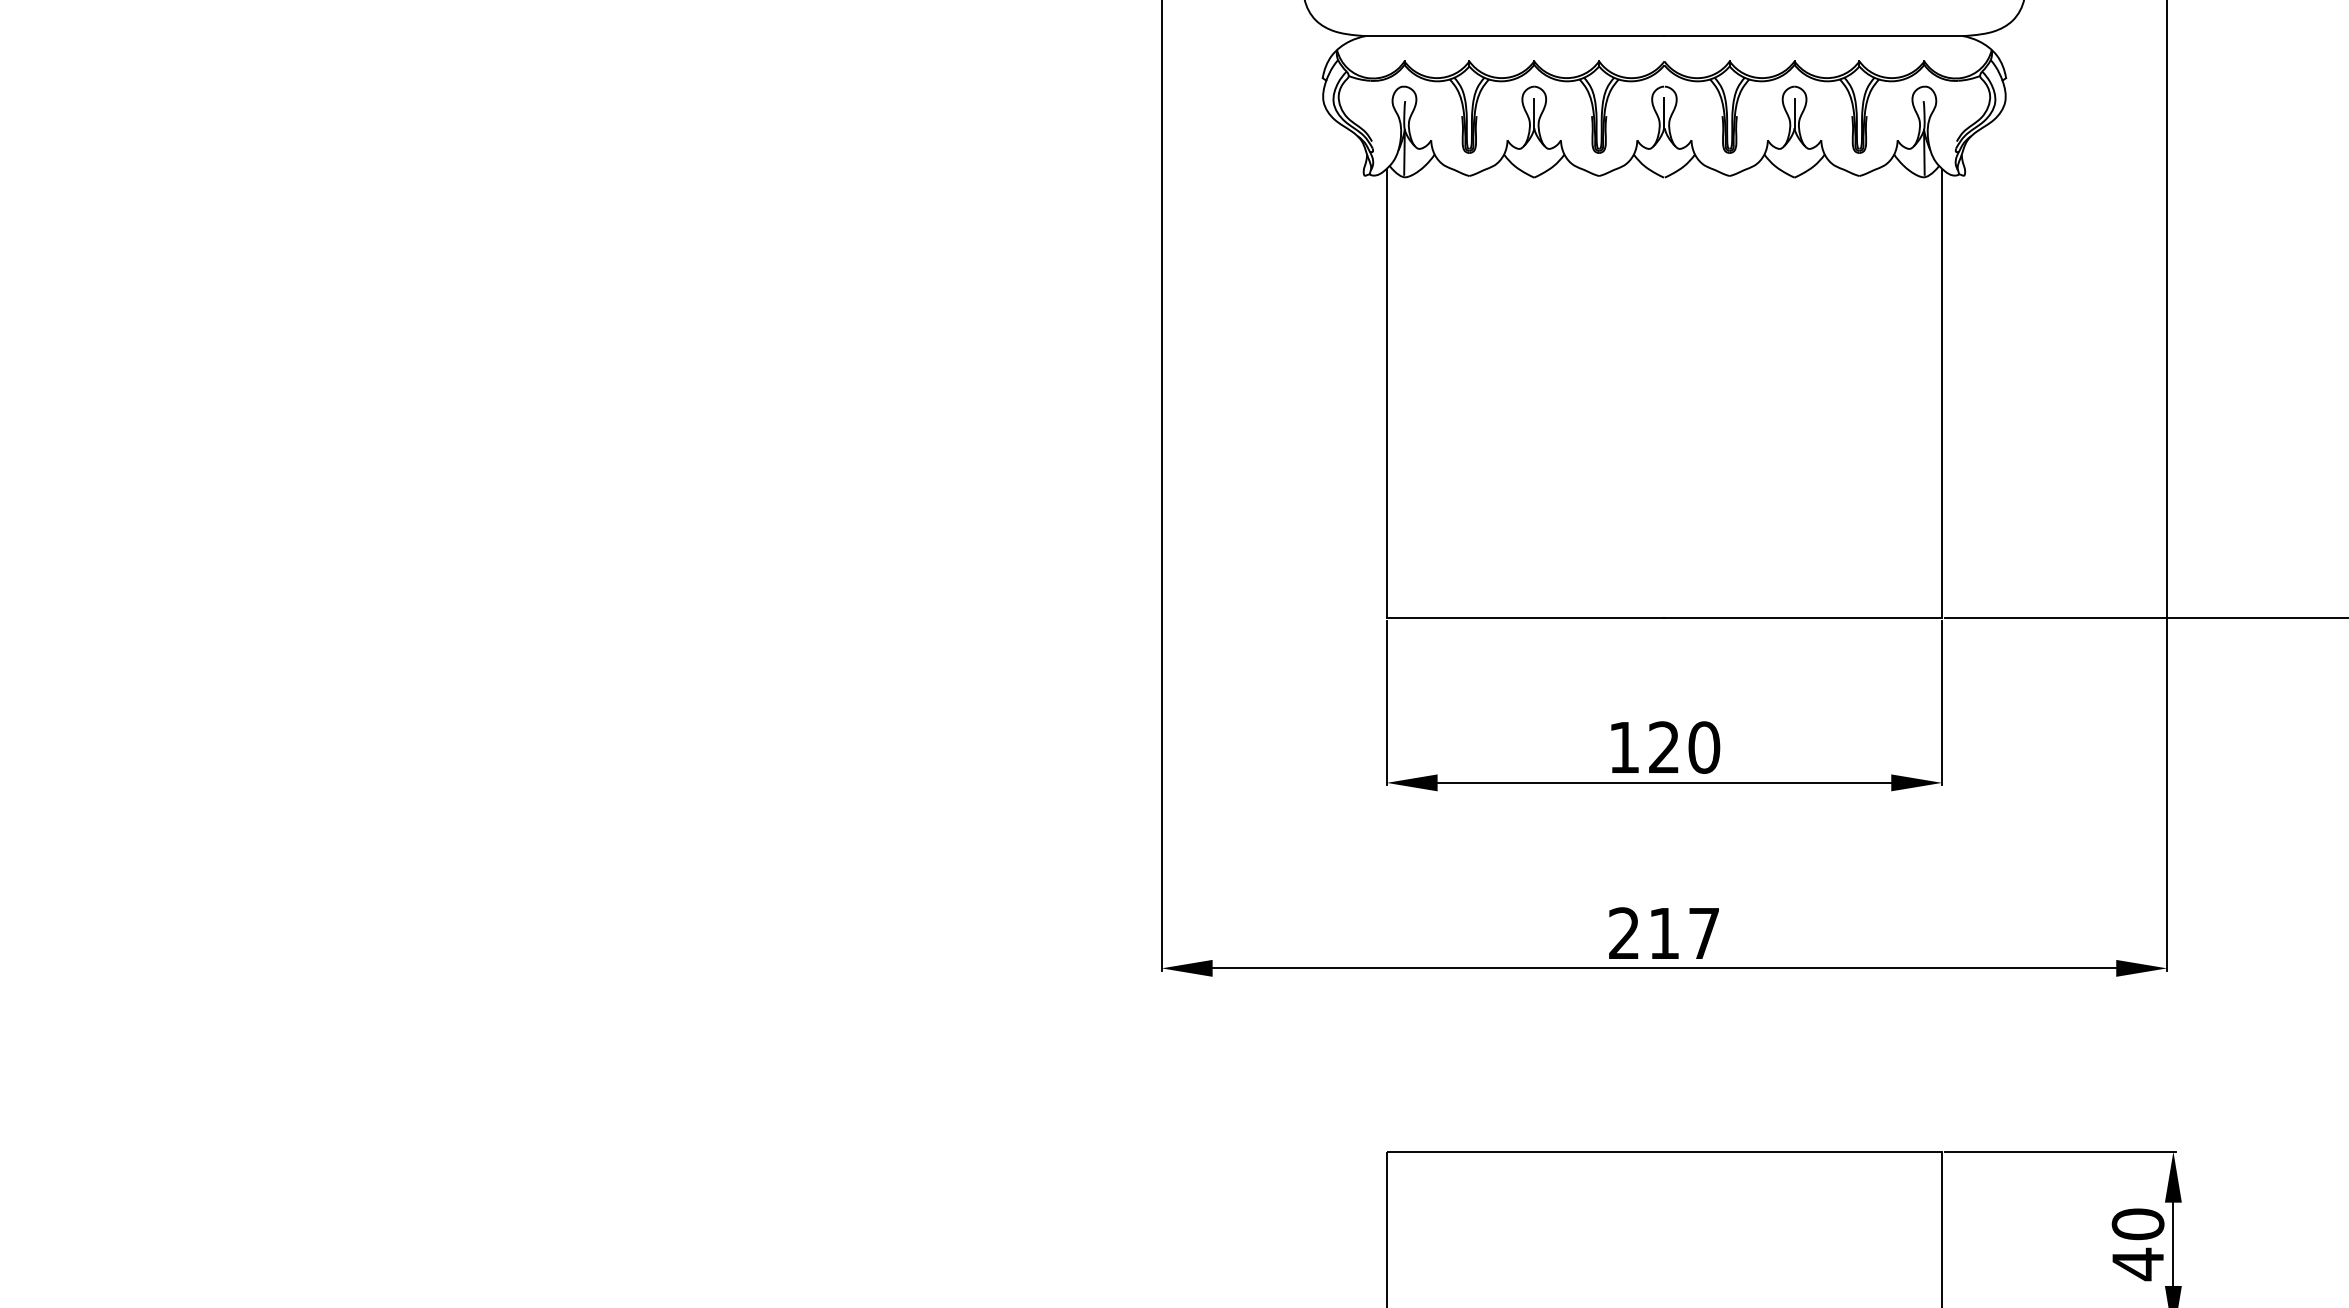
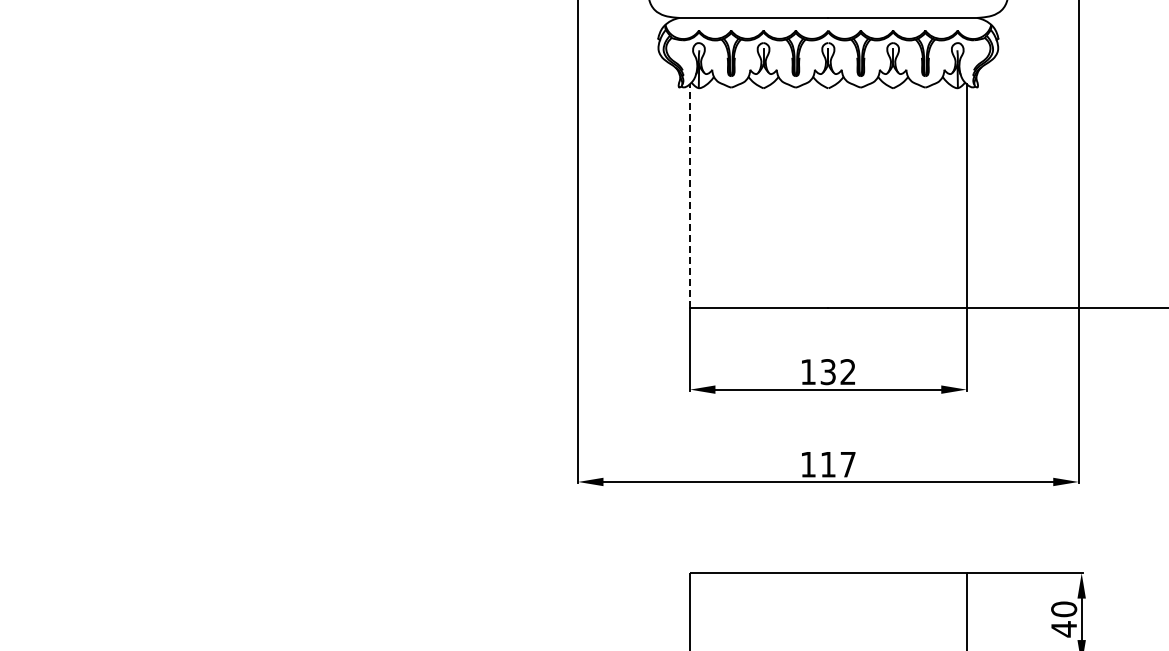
line: (1387, 394) -> (690, 196), solid -> dashed
text: (1684, 748) -> (838, 372), 120 -> 132
text: (1622, 933) -> (807, 464), 217 -> 117

